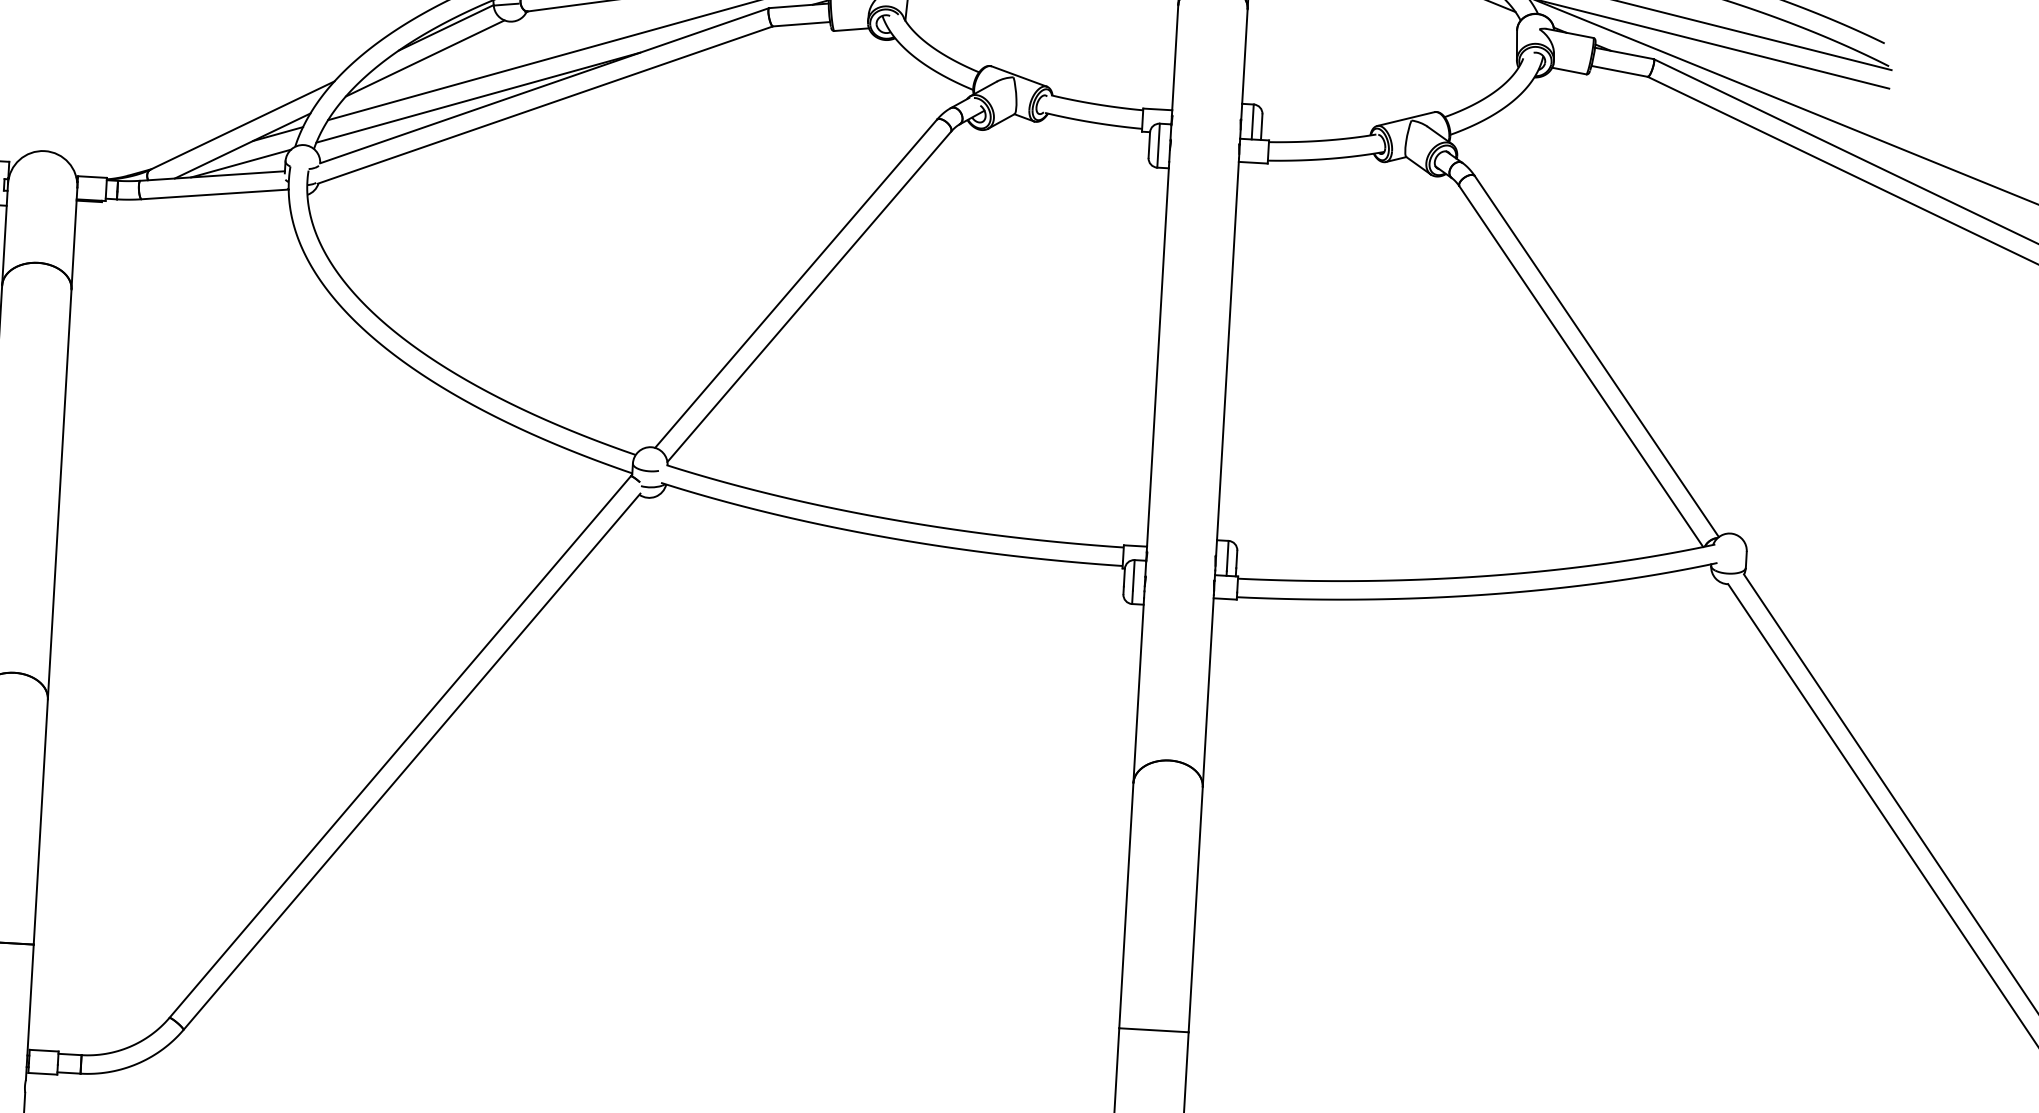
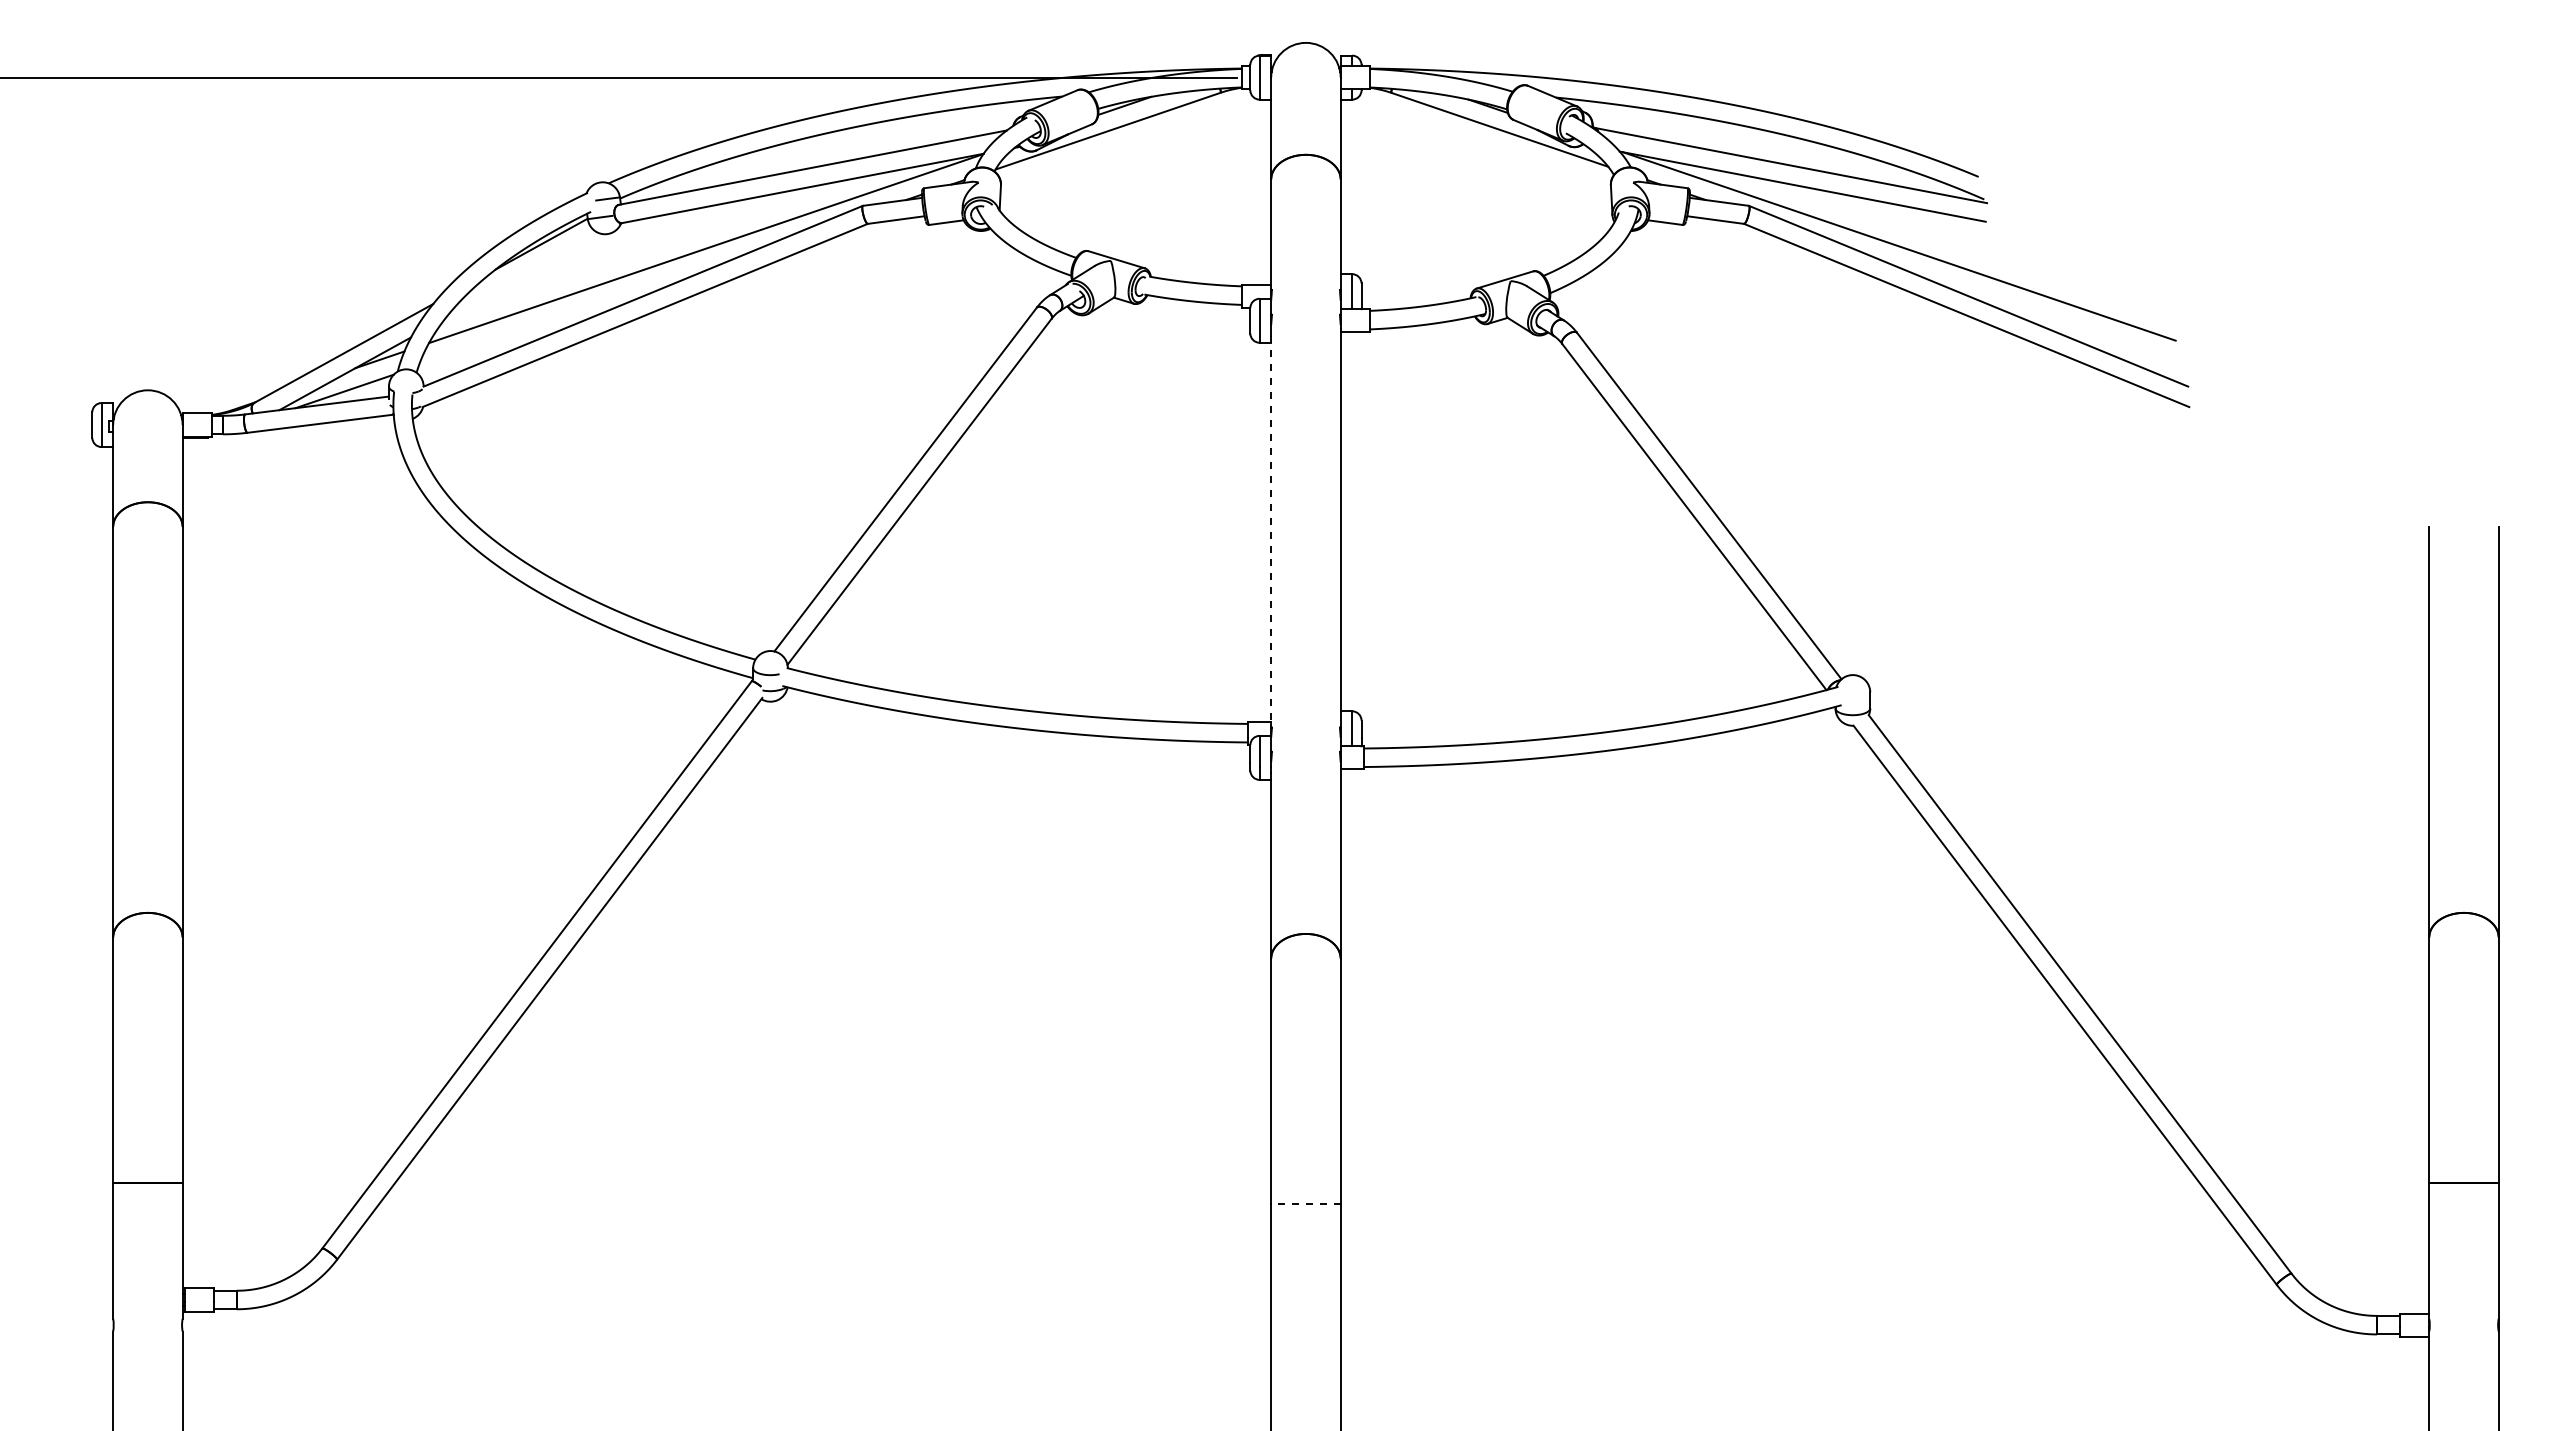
line: (425, 58) -> (522, 275), removed
line: (478, 97) -> (577, 311), removed
line: (1158, 354) -> (1271, 529), solid -> dashed
line: (1153, 1030) -> (1305, 1204), solid -> dashed

